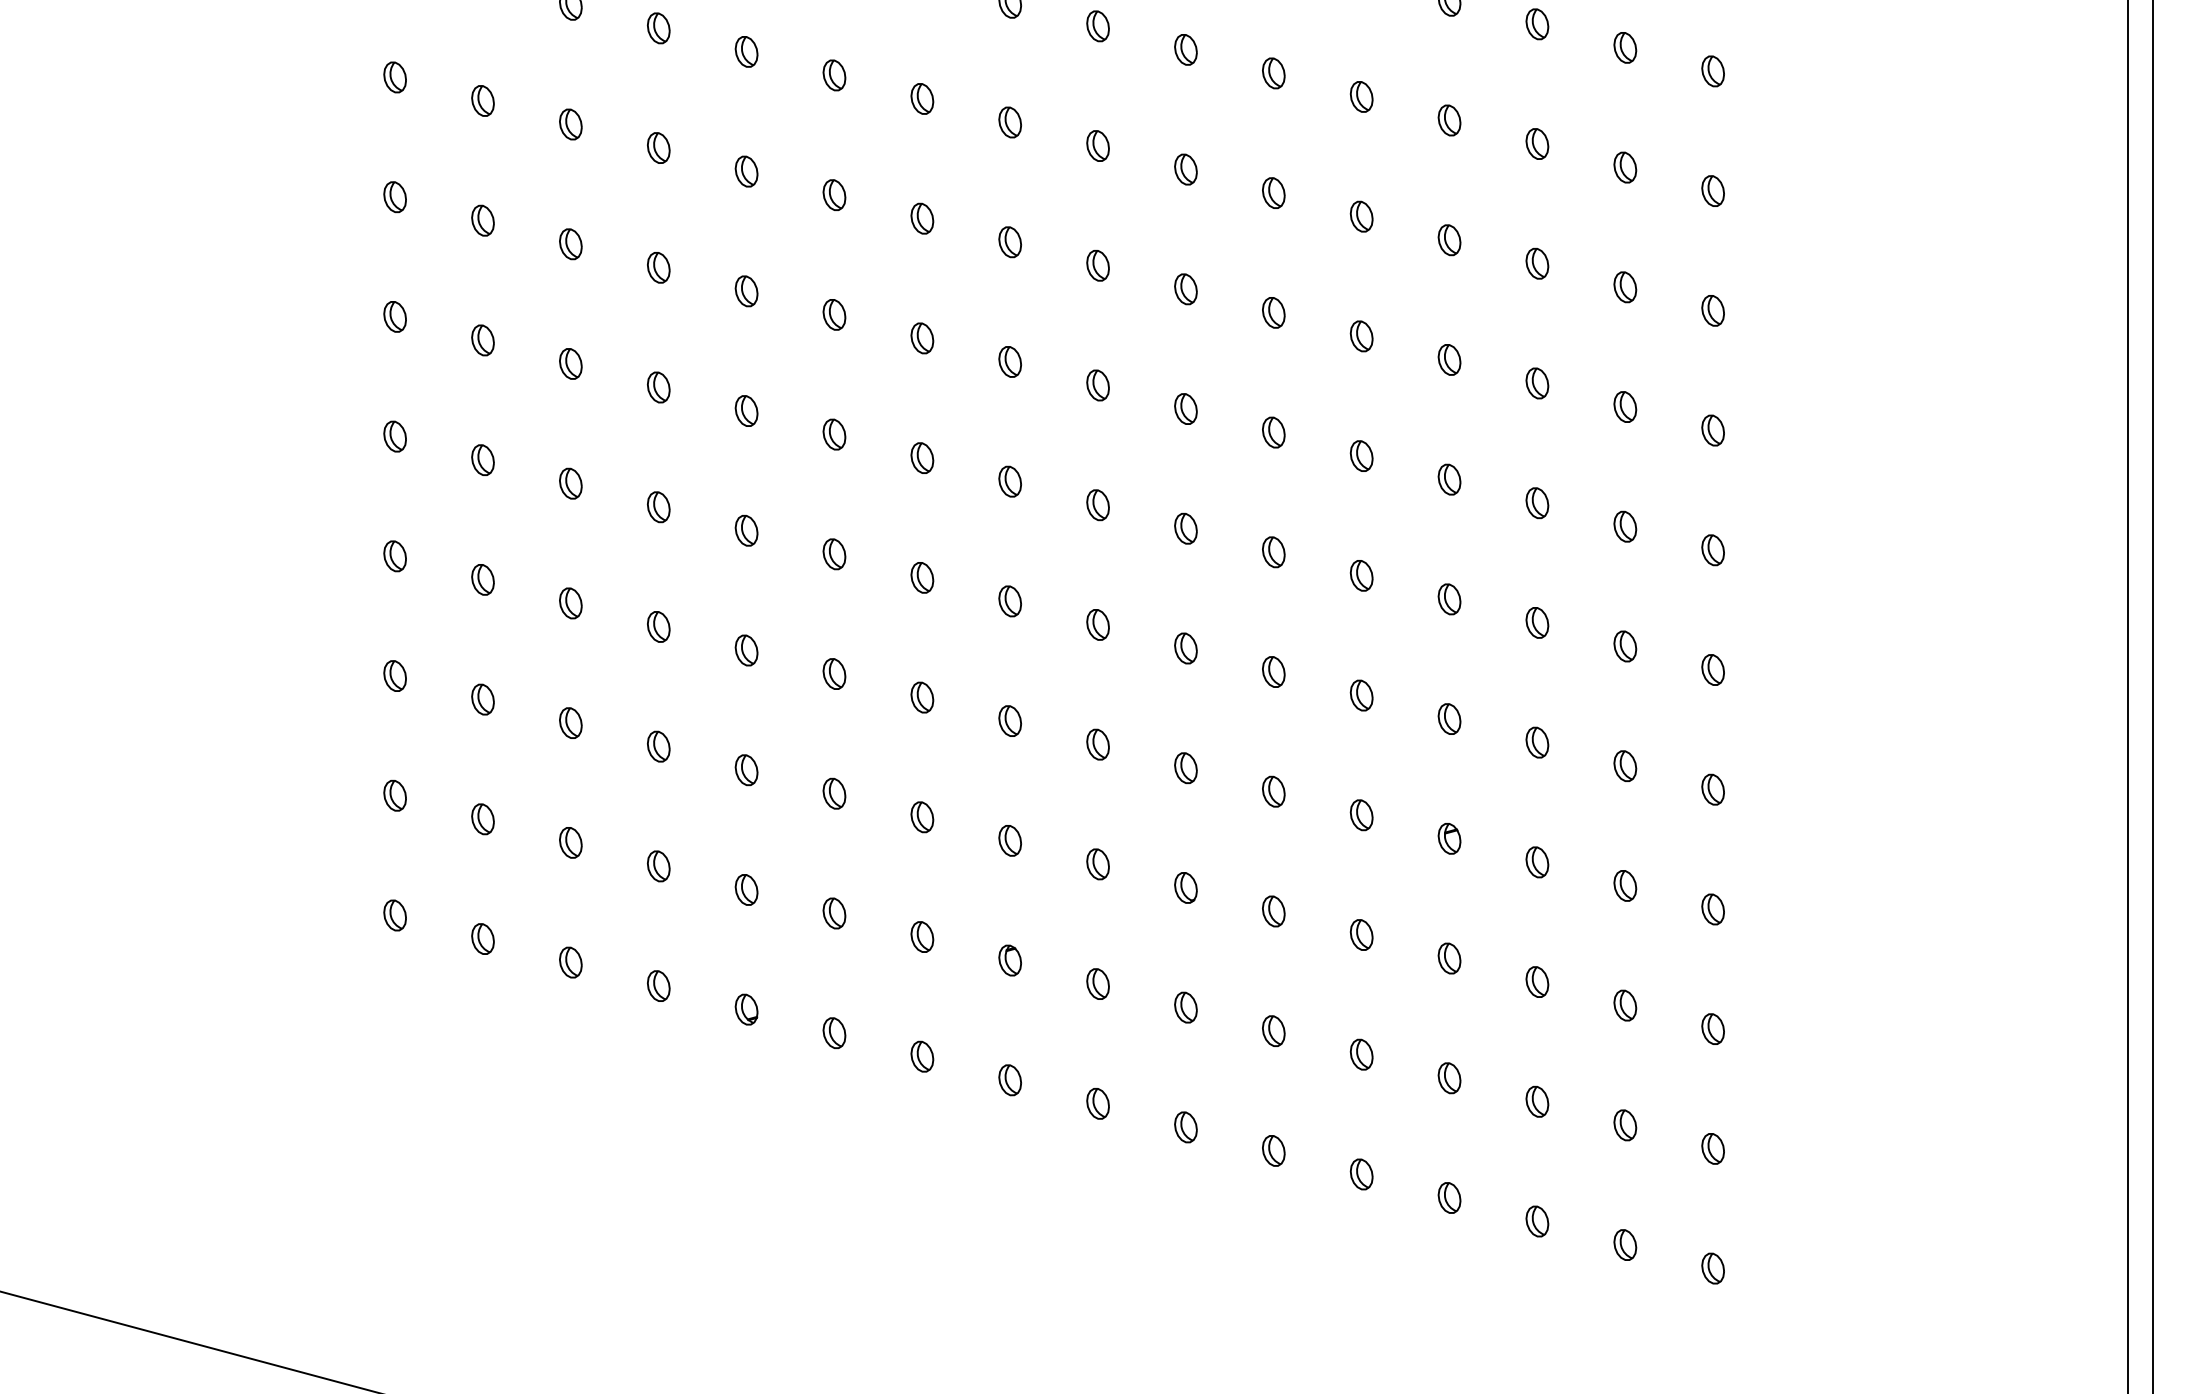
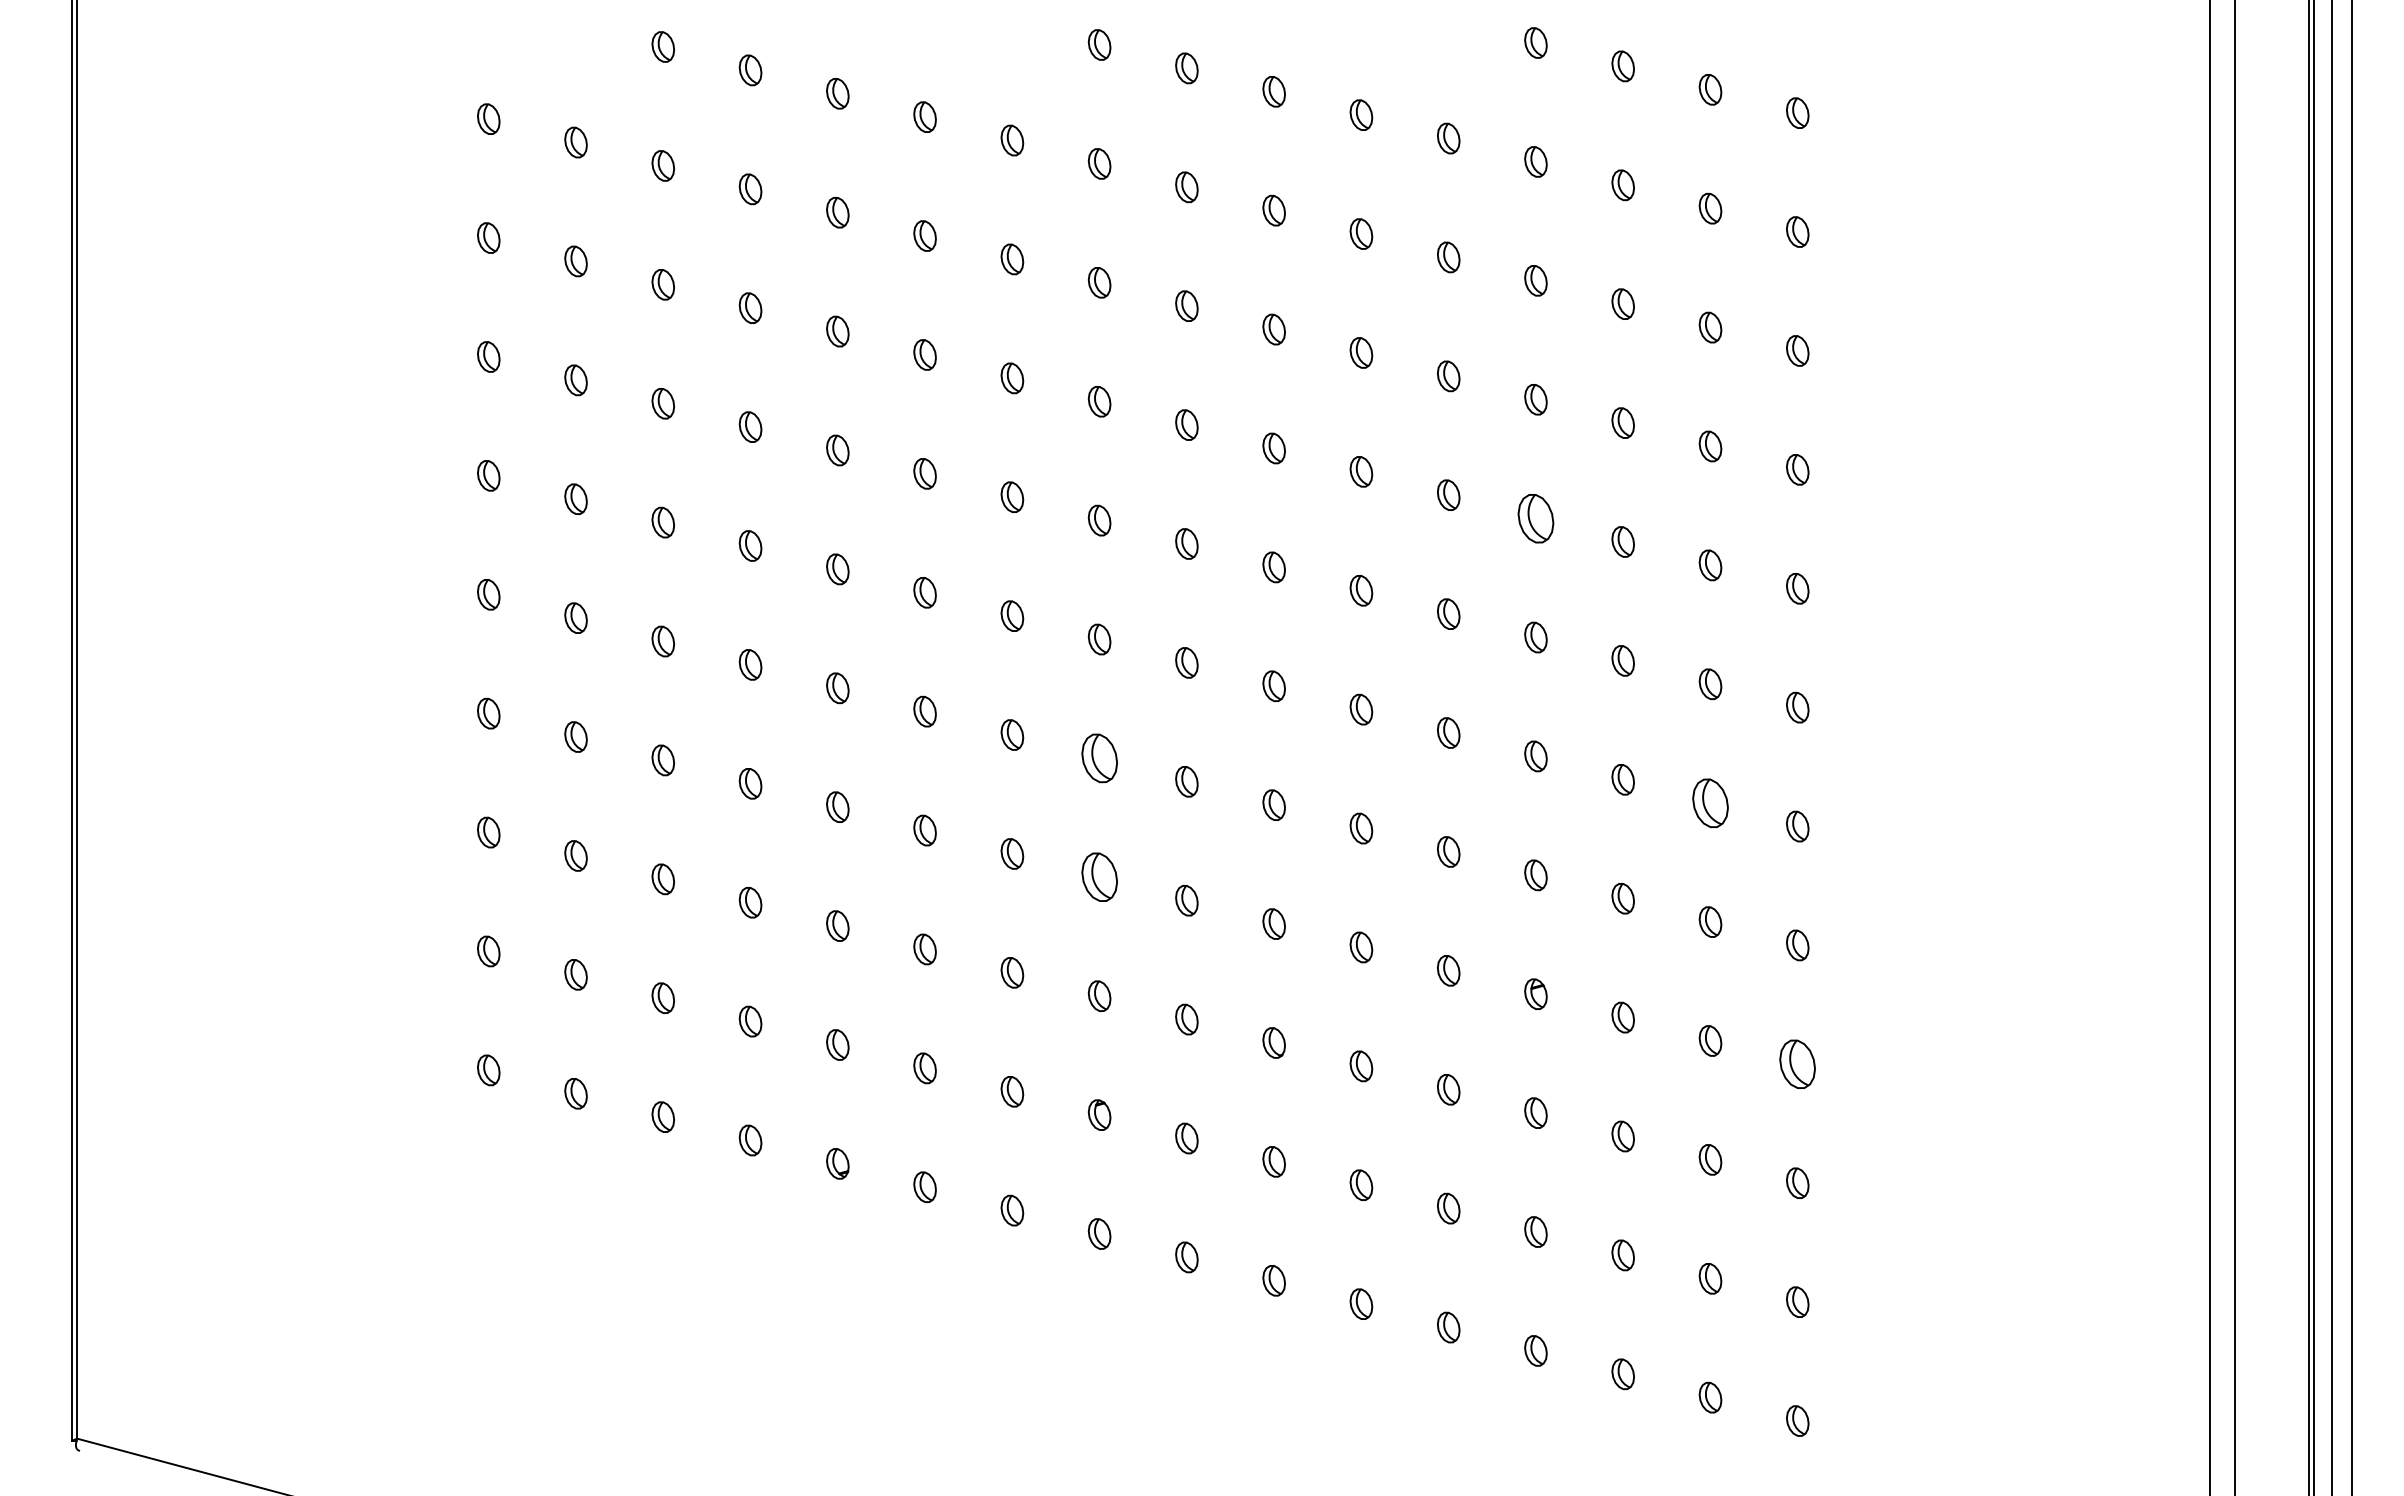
part: (1449, 359) -> (1535, 518), size x1.6
part: (1010, 601) -> (1099, 758), size x1.6
part: (1625, 645) -> (1710, 802), size x1.6
part: (1010, 721) -> (1099, 877), size x1.6
part: (1712, 909) -> (1797, 1064), size x1.6

